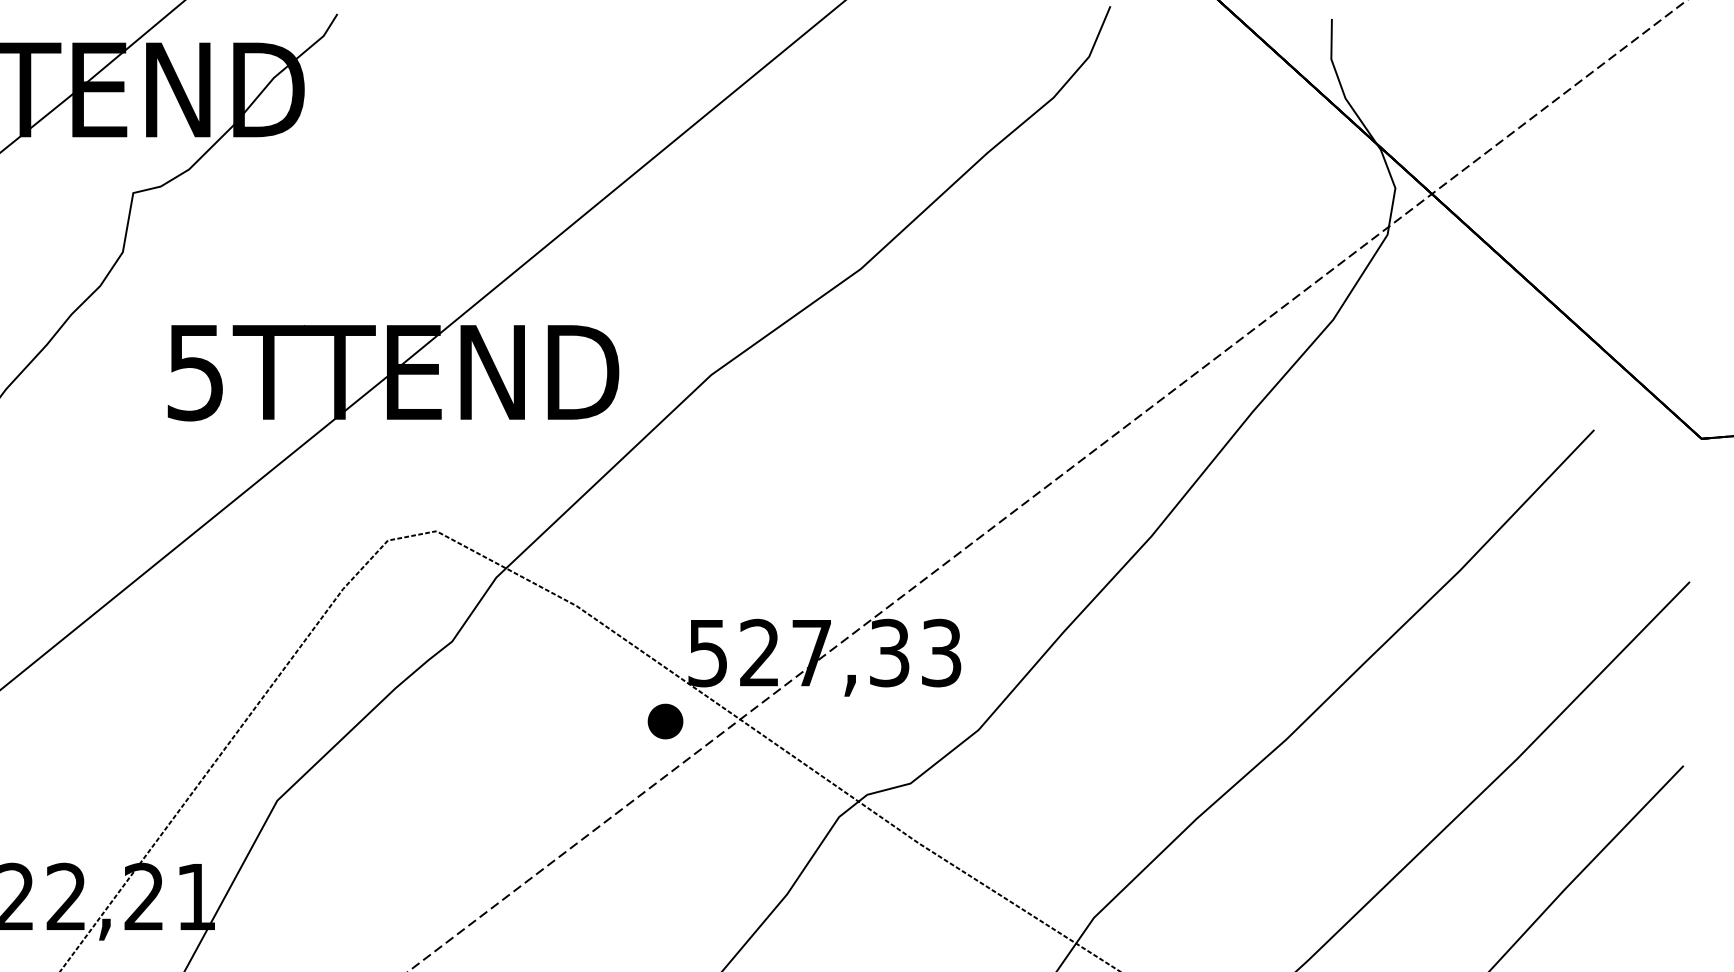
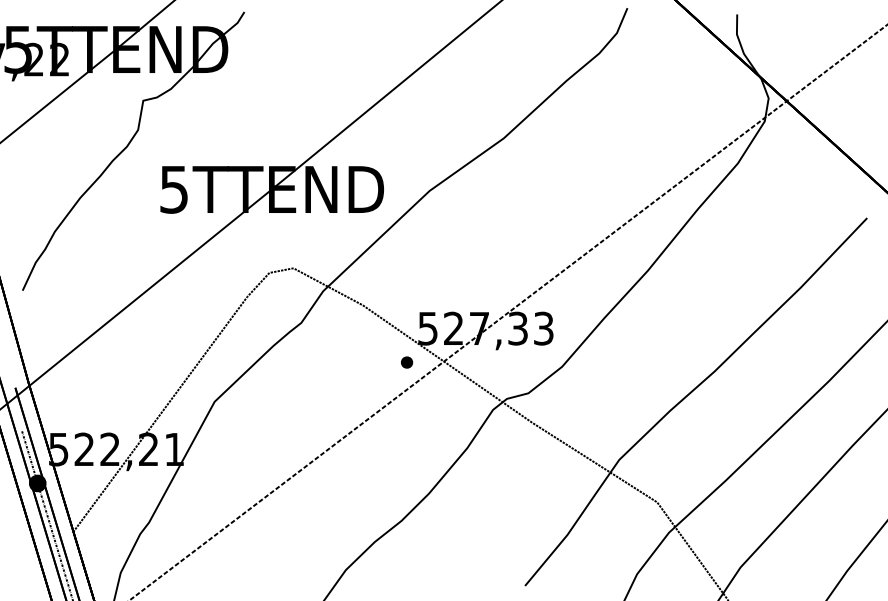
part: (664, 721) -> (406, 362), size x0.7

